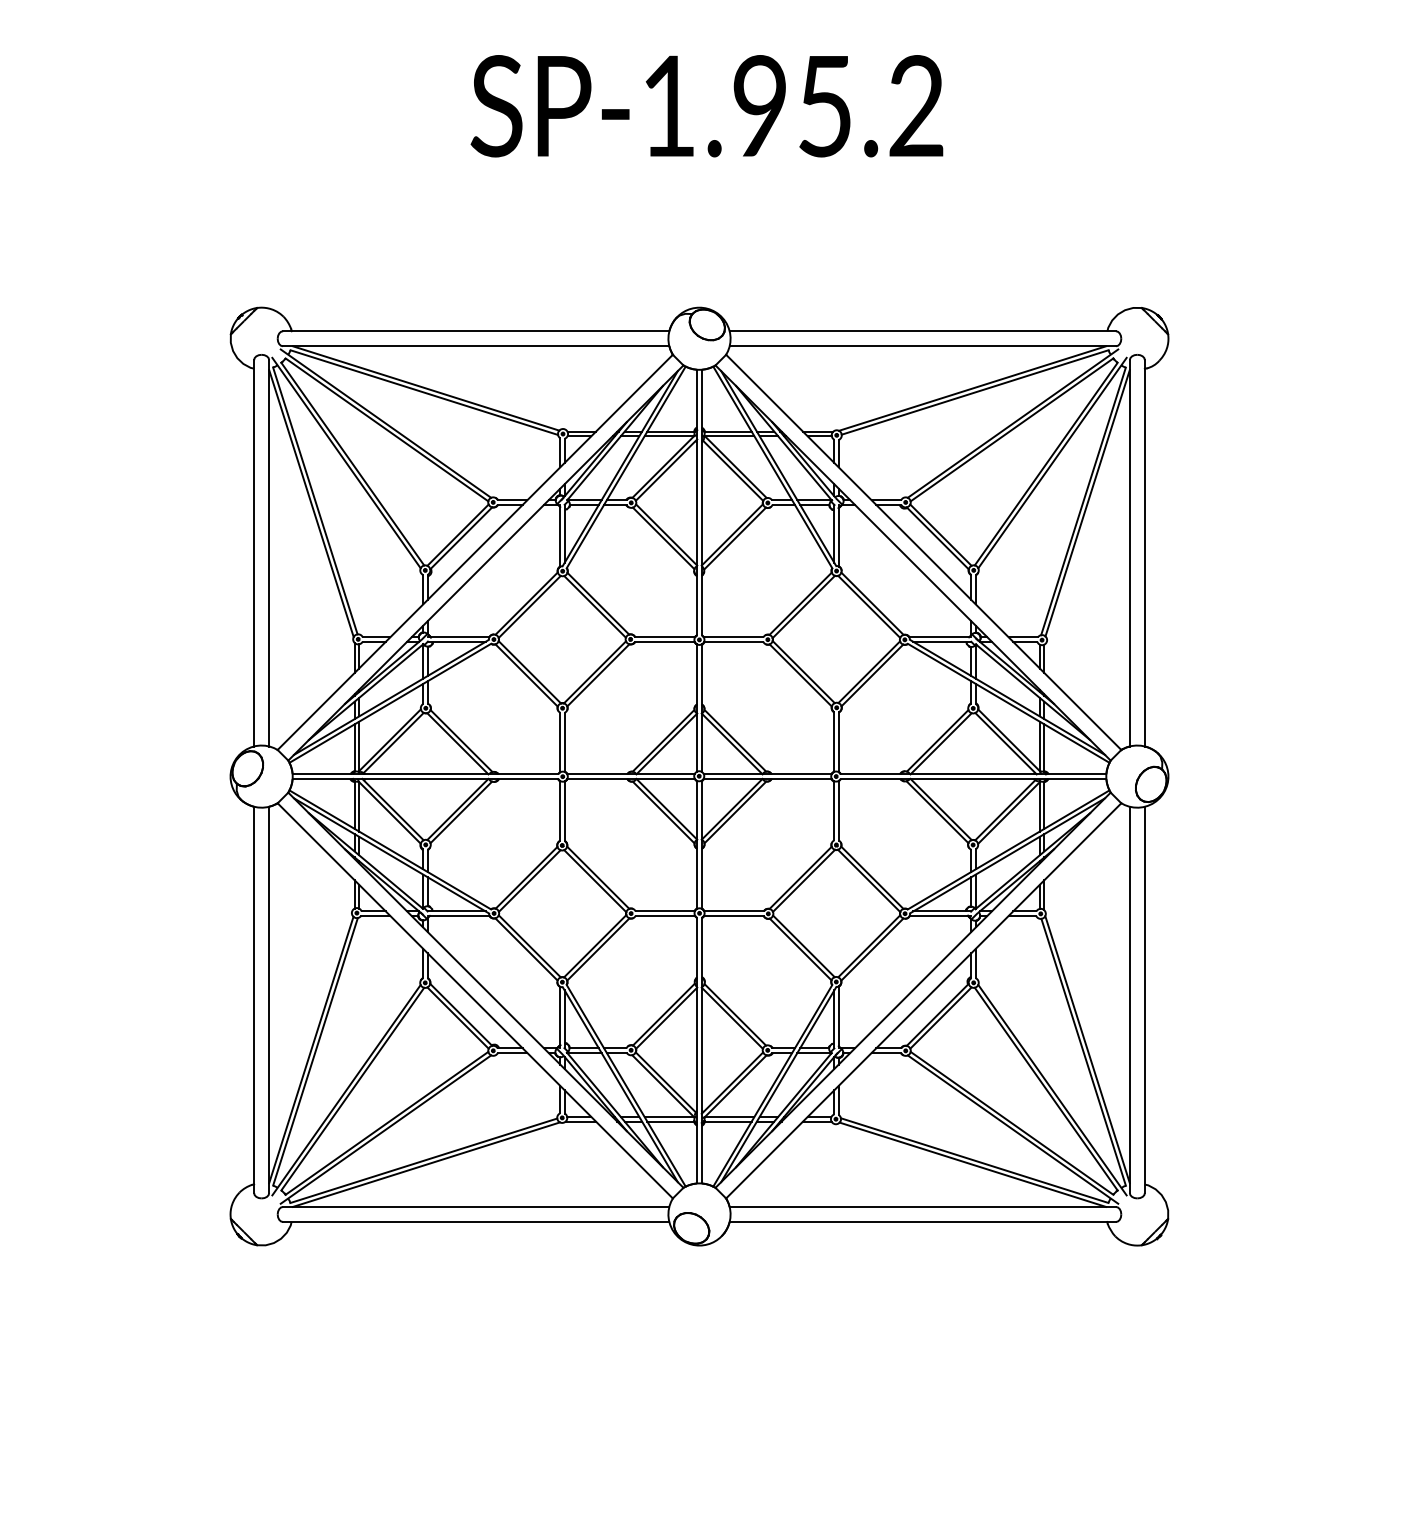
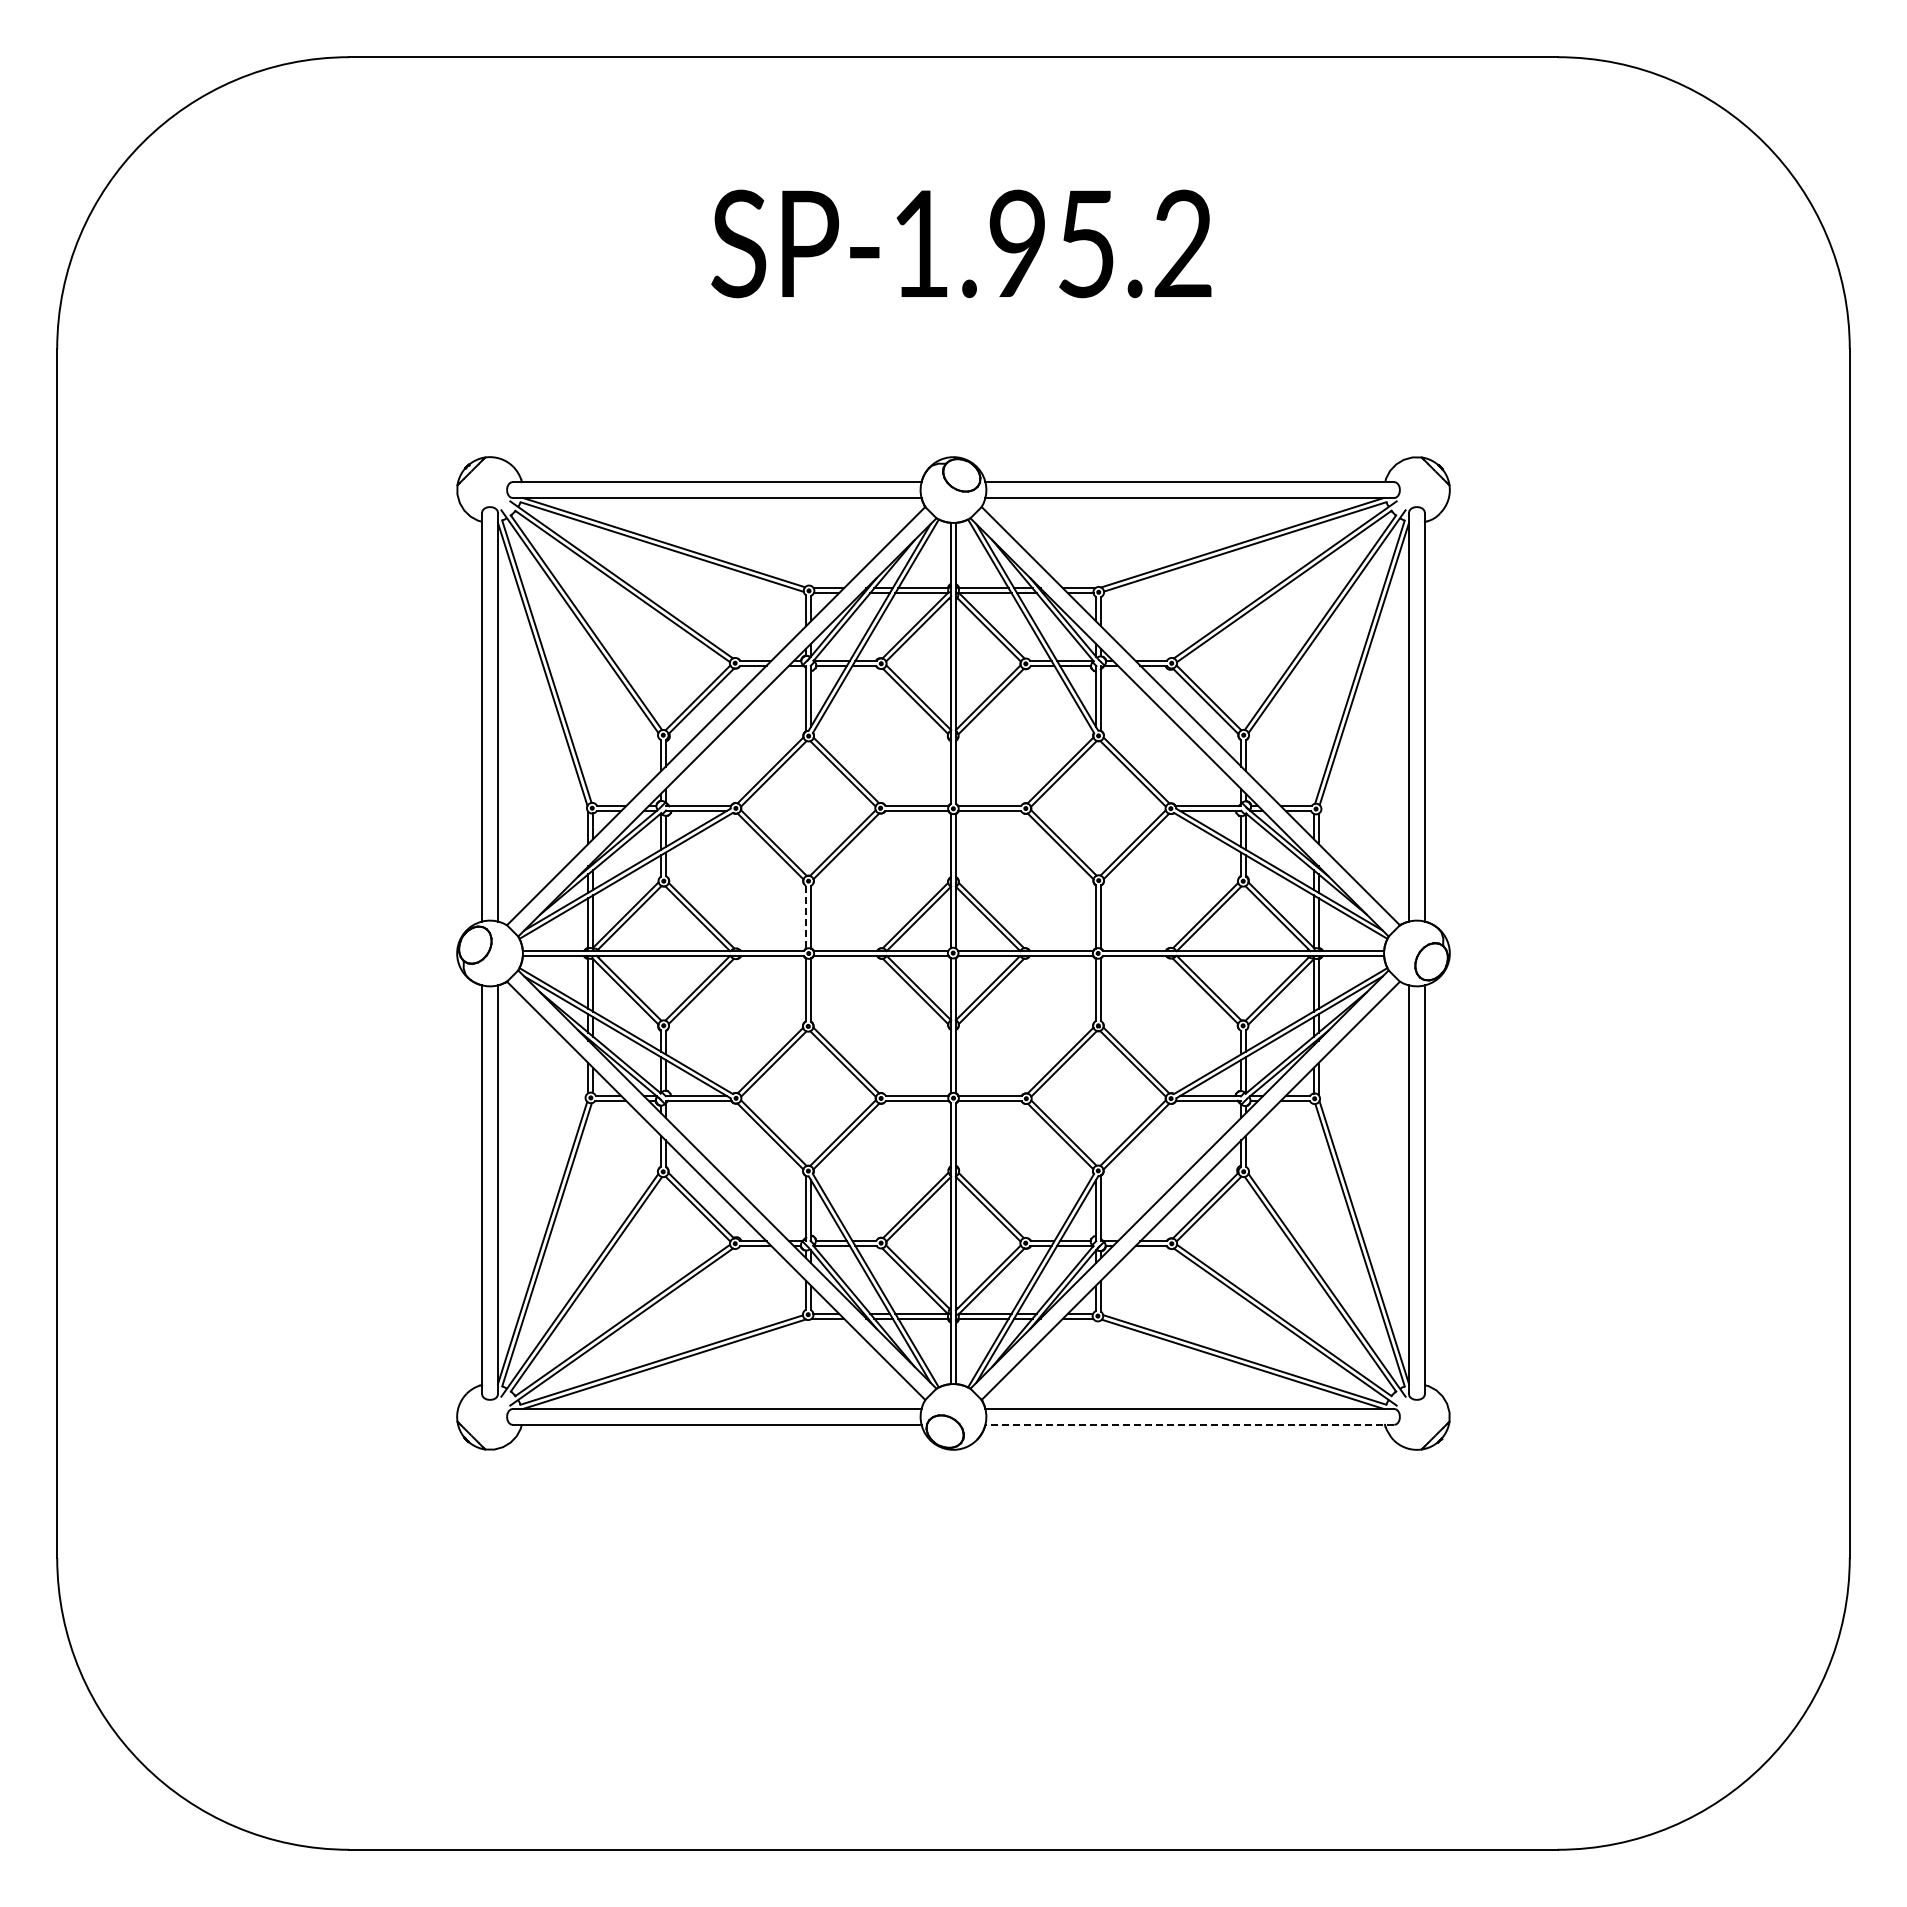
line: (560, 742) -> (806, 917), solid -> dashed
line: (922, 1221) -> (1189, 1424), solid -> dashed

